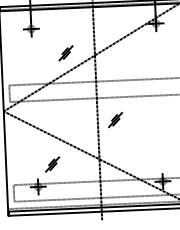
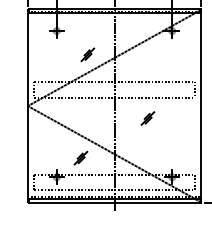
part: (115, 120) -> (147, 118), moved
part: (52, 163) -> (80, 157), moved

